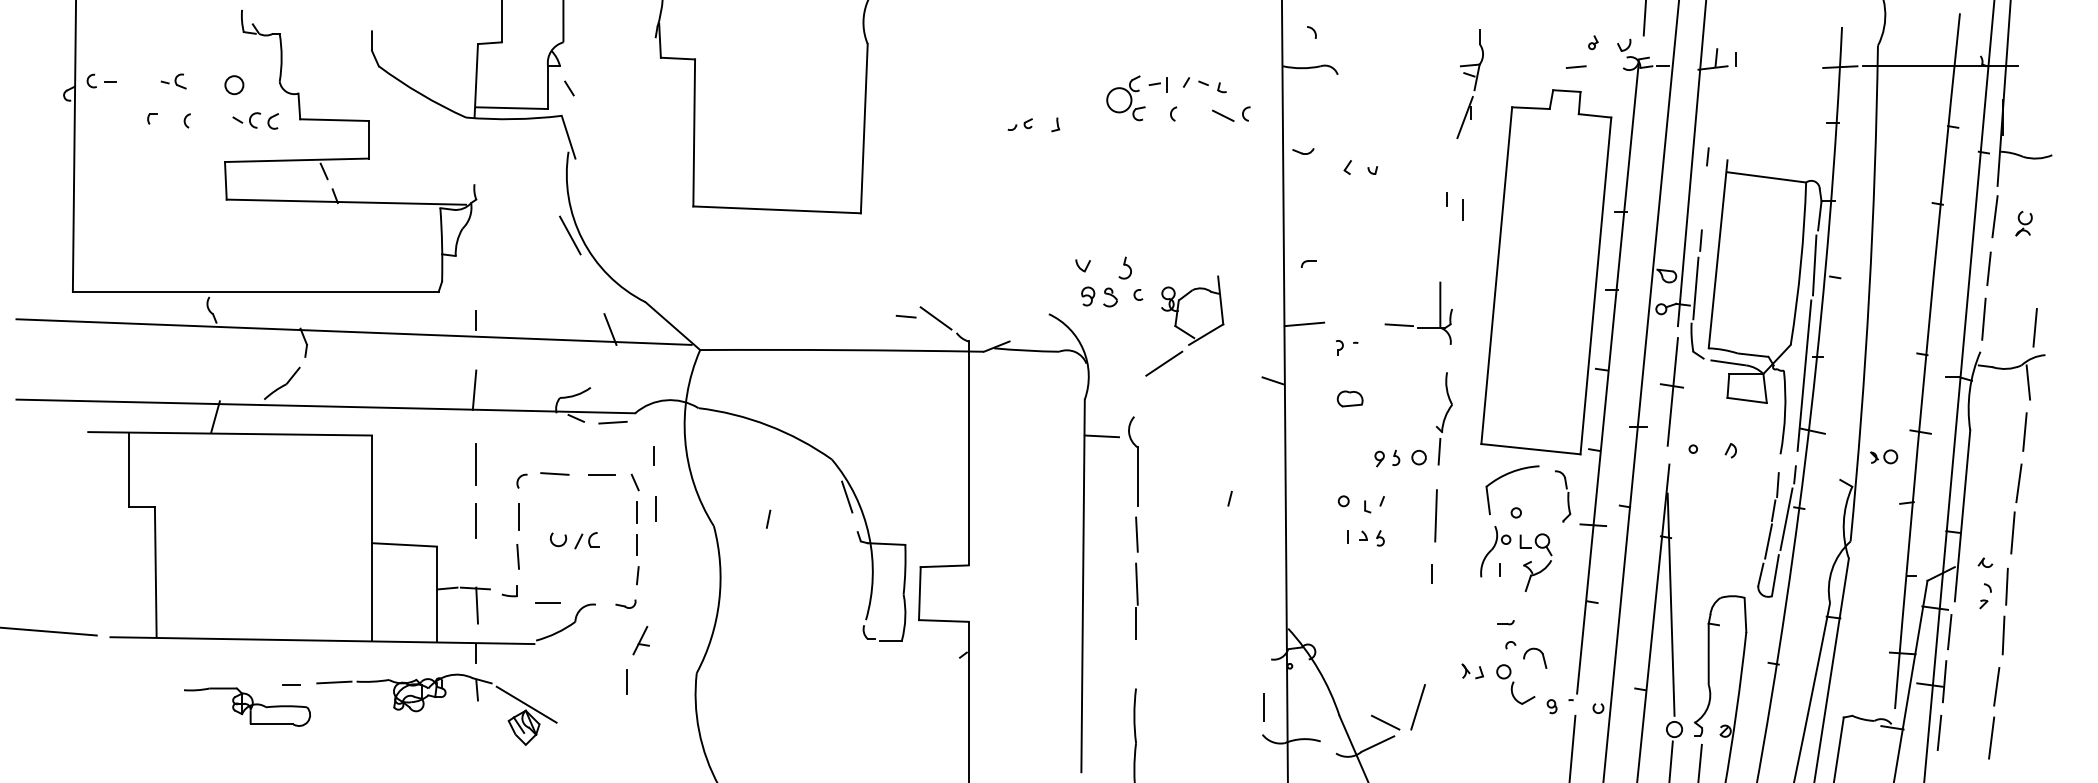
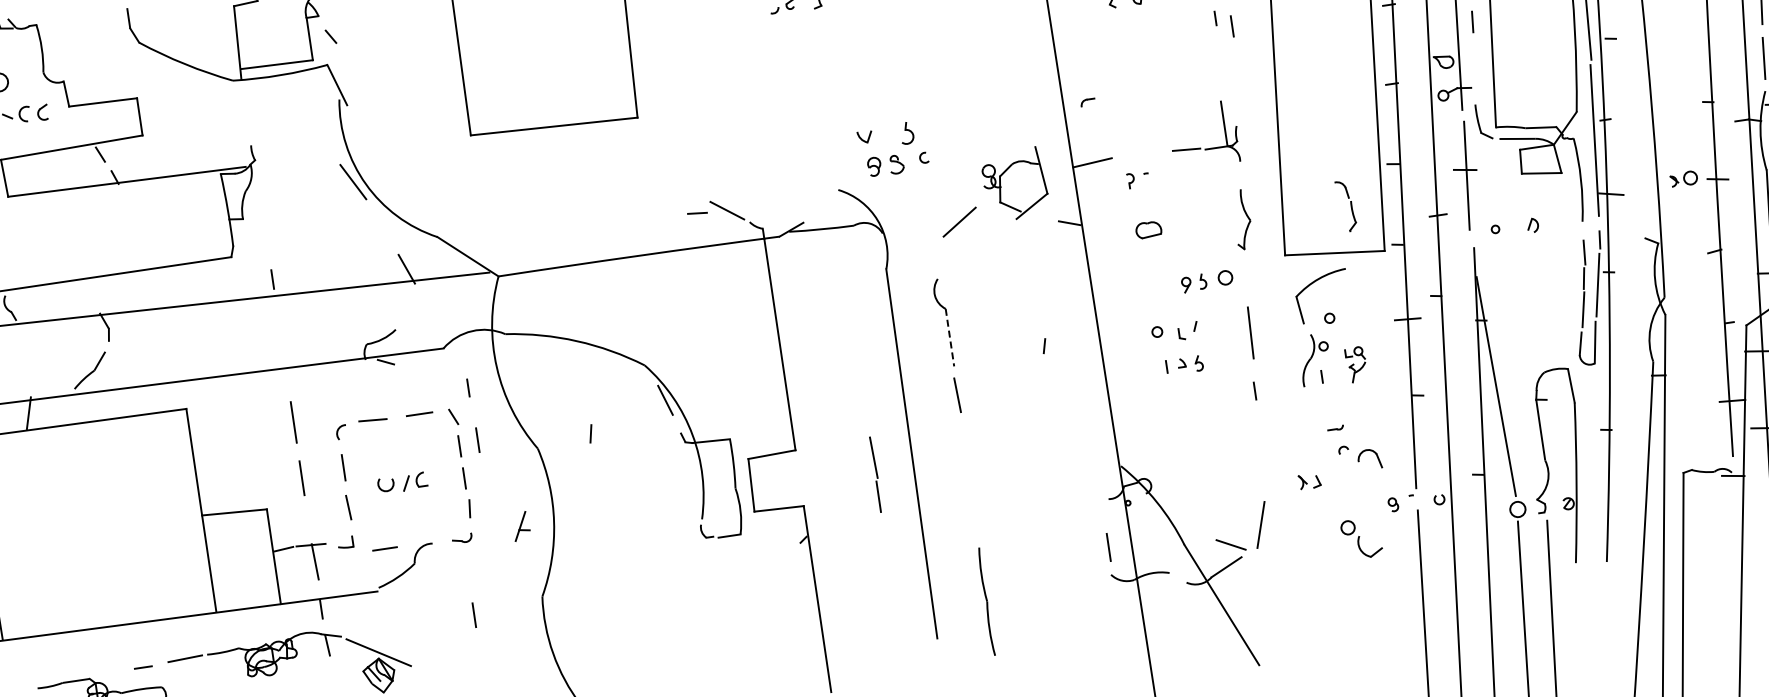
line: (1695, 288) -> (1474, 70), removed
part: (1192, 310) -> (1014, 184), moved
line: (474, 389) -> (281, 348), removed
line: (612, 422) -> (422, 360), removed
line: (1101, 436) -> (908, 303), removed
line: (1439, 451) -> (1244, 268), removed
part: (1884, 456) -> (1684, 178), moved
line: (1137, 477) -> (949, 338), solid -> dashed
part: (1563, 496) -> (1346, 206), moved
part: (1535, 562) -> (1355, 364), size x0.6
part: (1136, 600) -> (875, 473), moved
part: (640, 640) -> (520, 526), moved
part: (1515, 684) -> (1361, 538), moved

